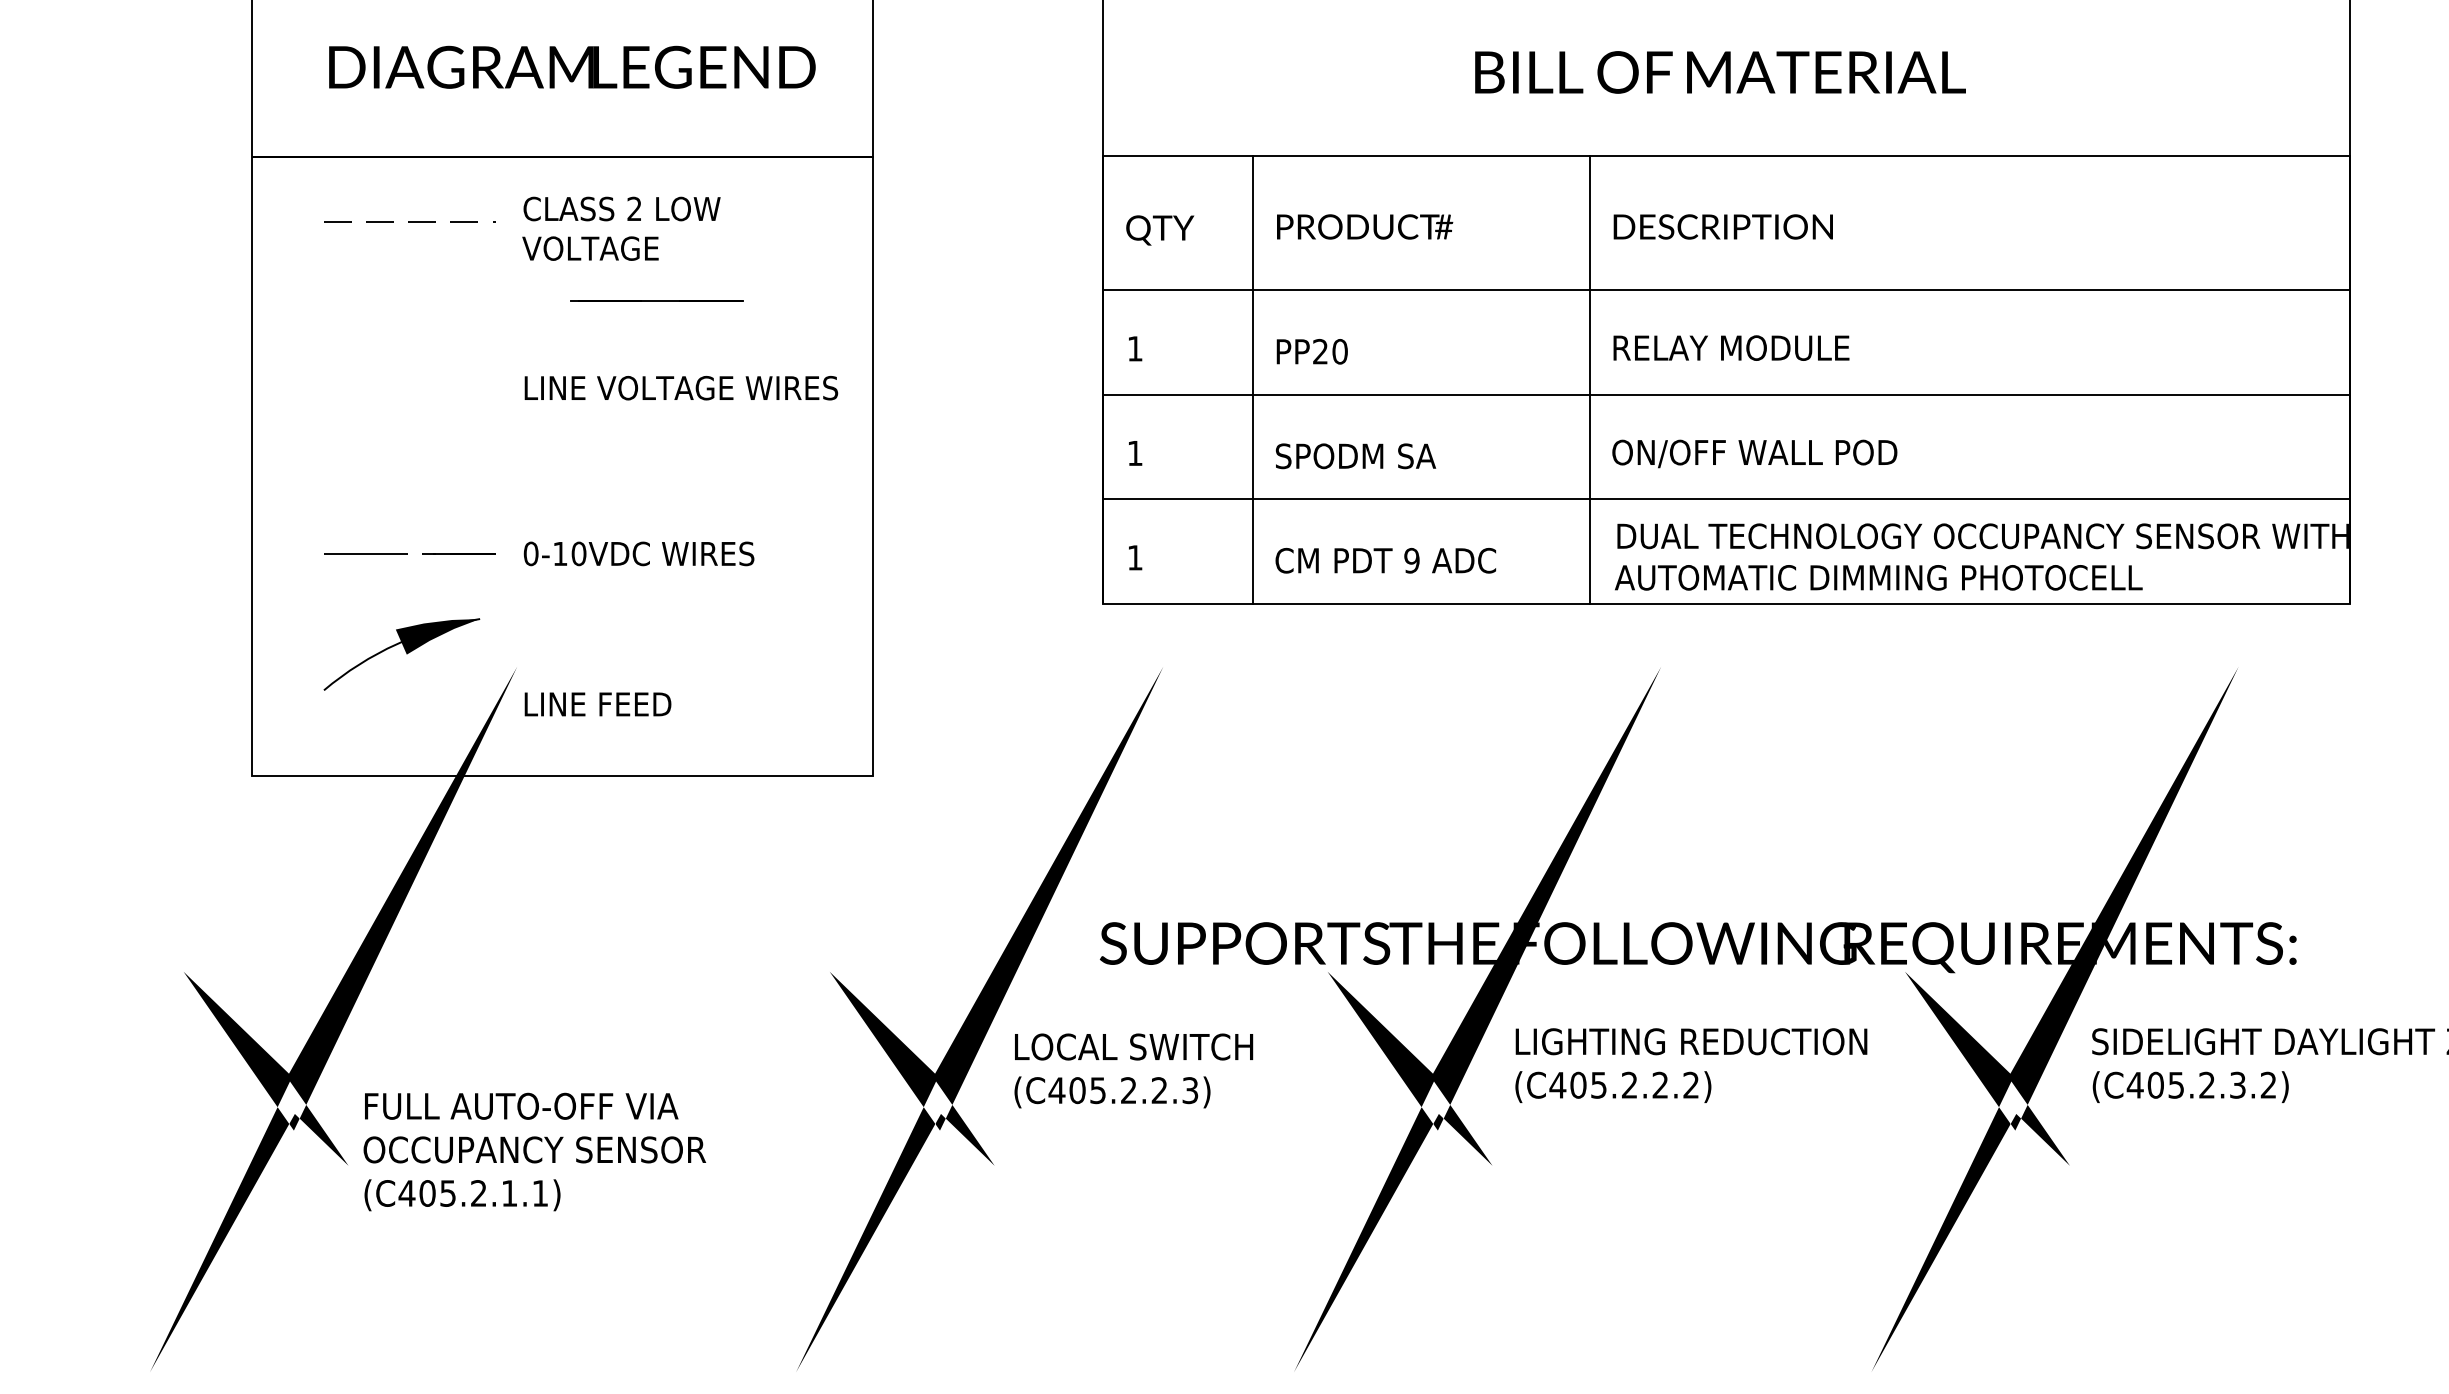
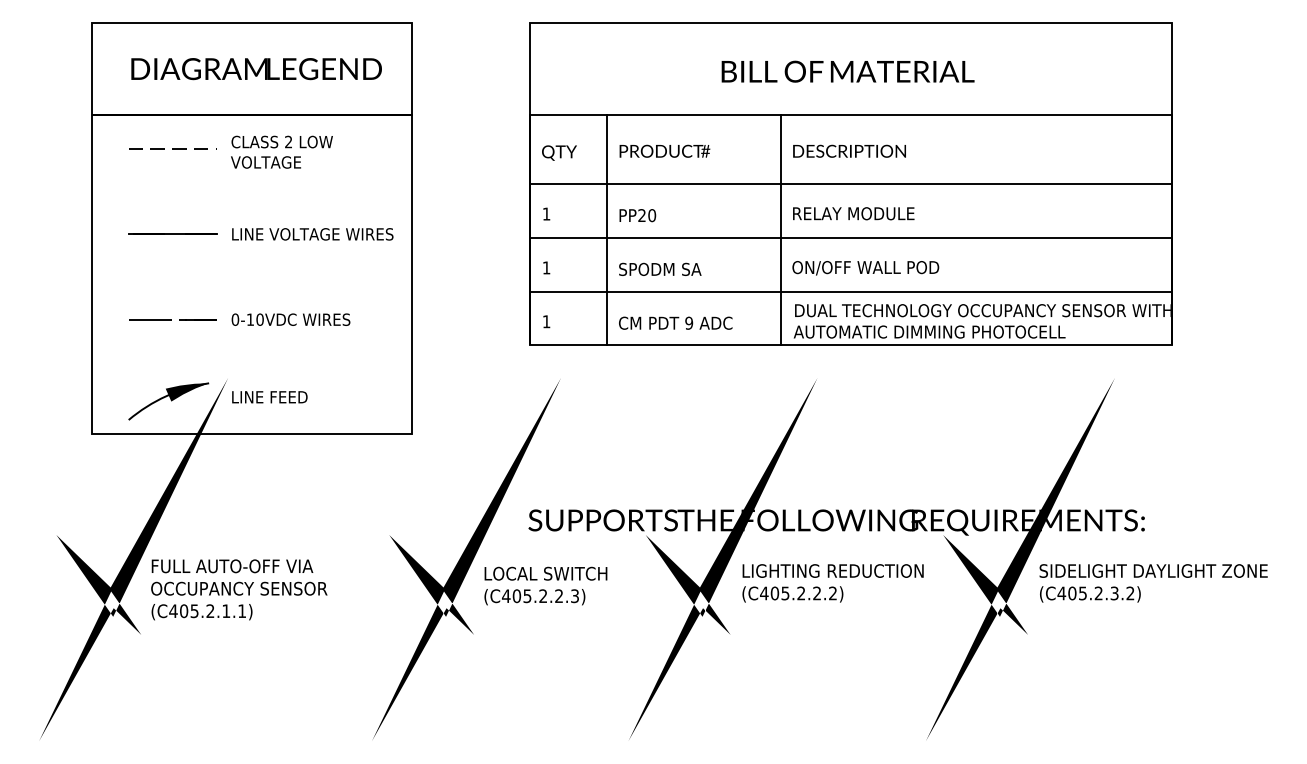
line: (655, 299) -> (172, 233), moved
part: (401, 654) -> (168, 401), moved
text: (535, 1151) -> (239, 589), moved

